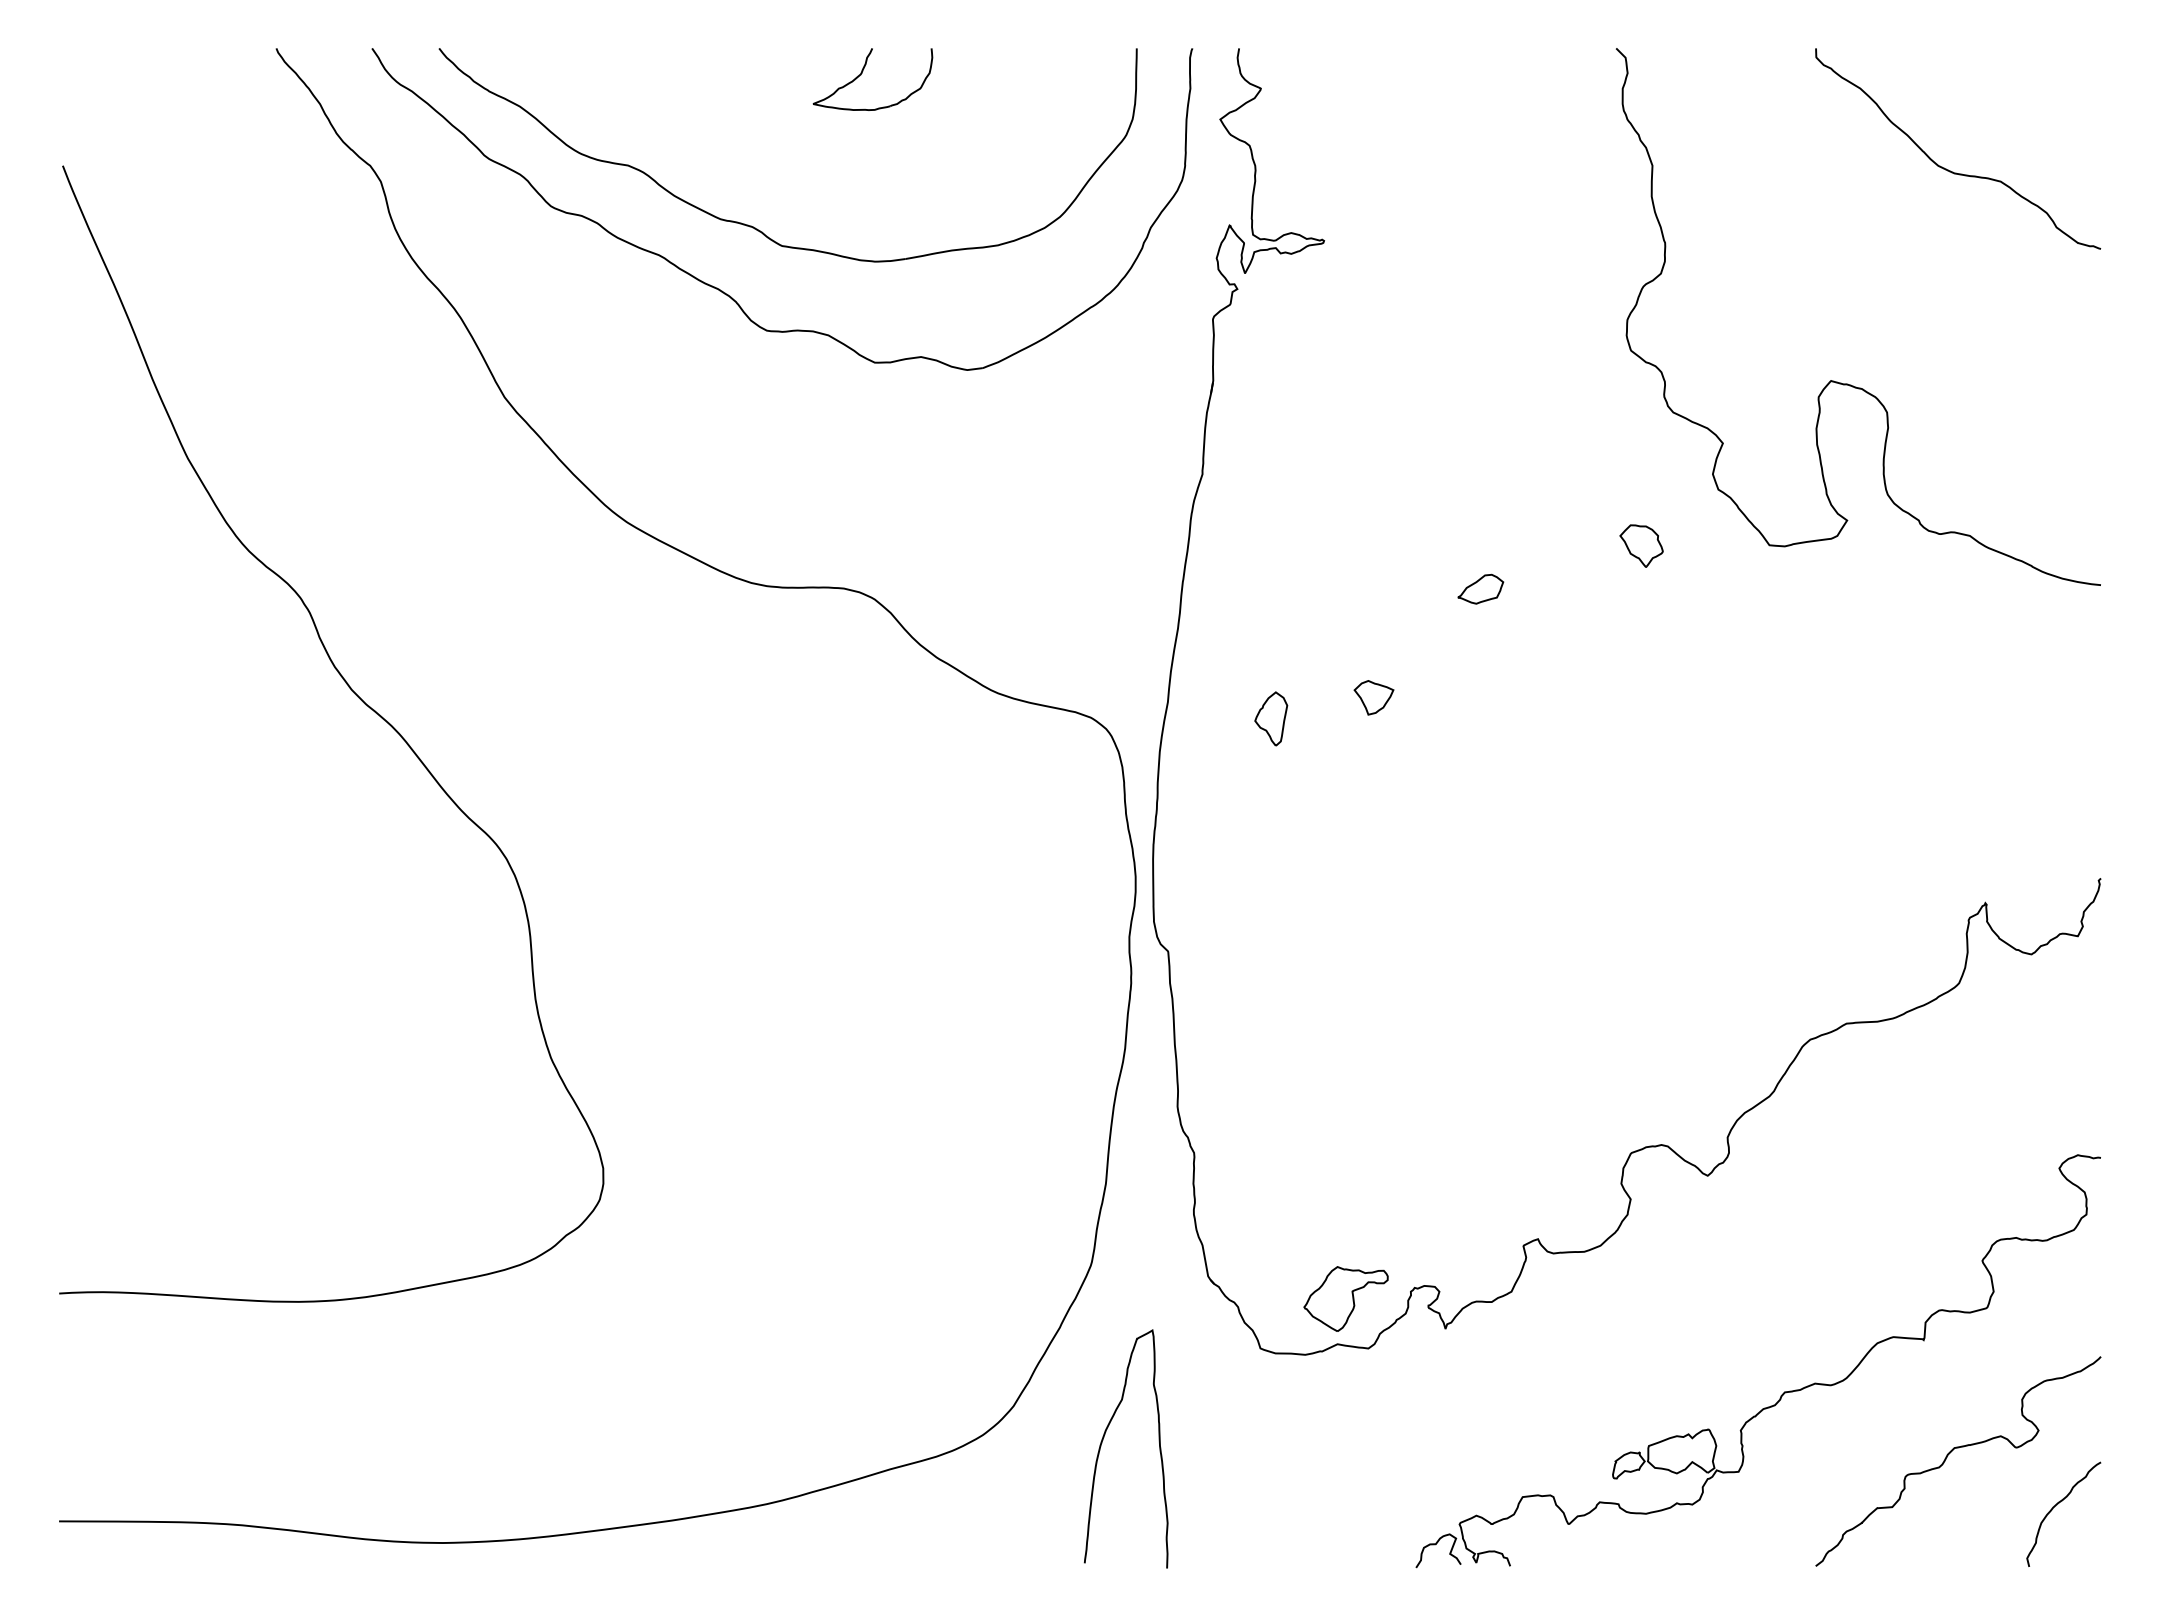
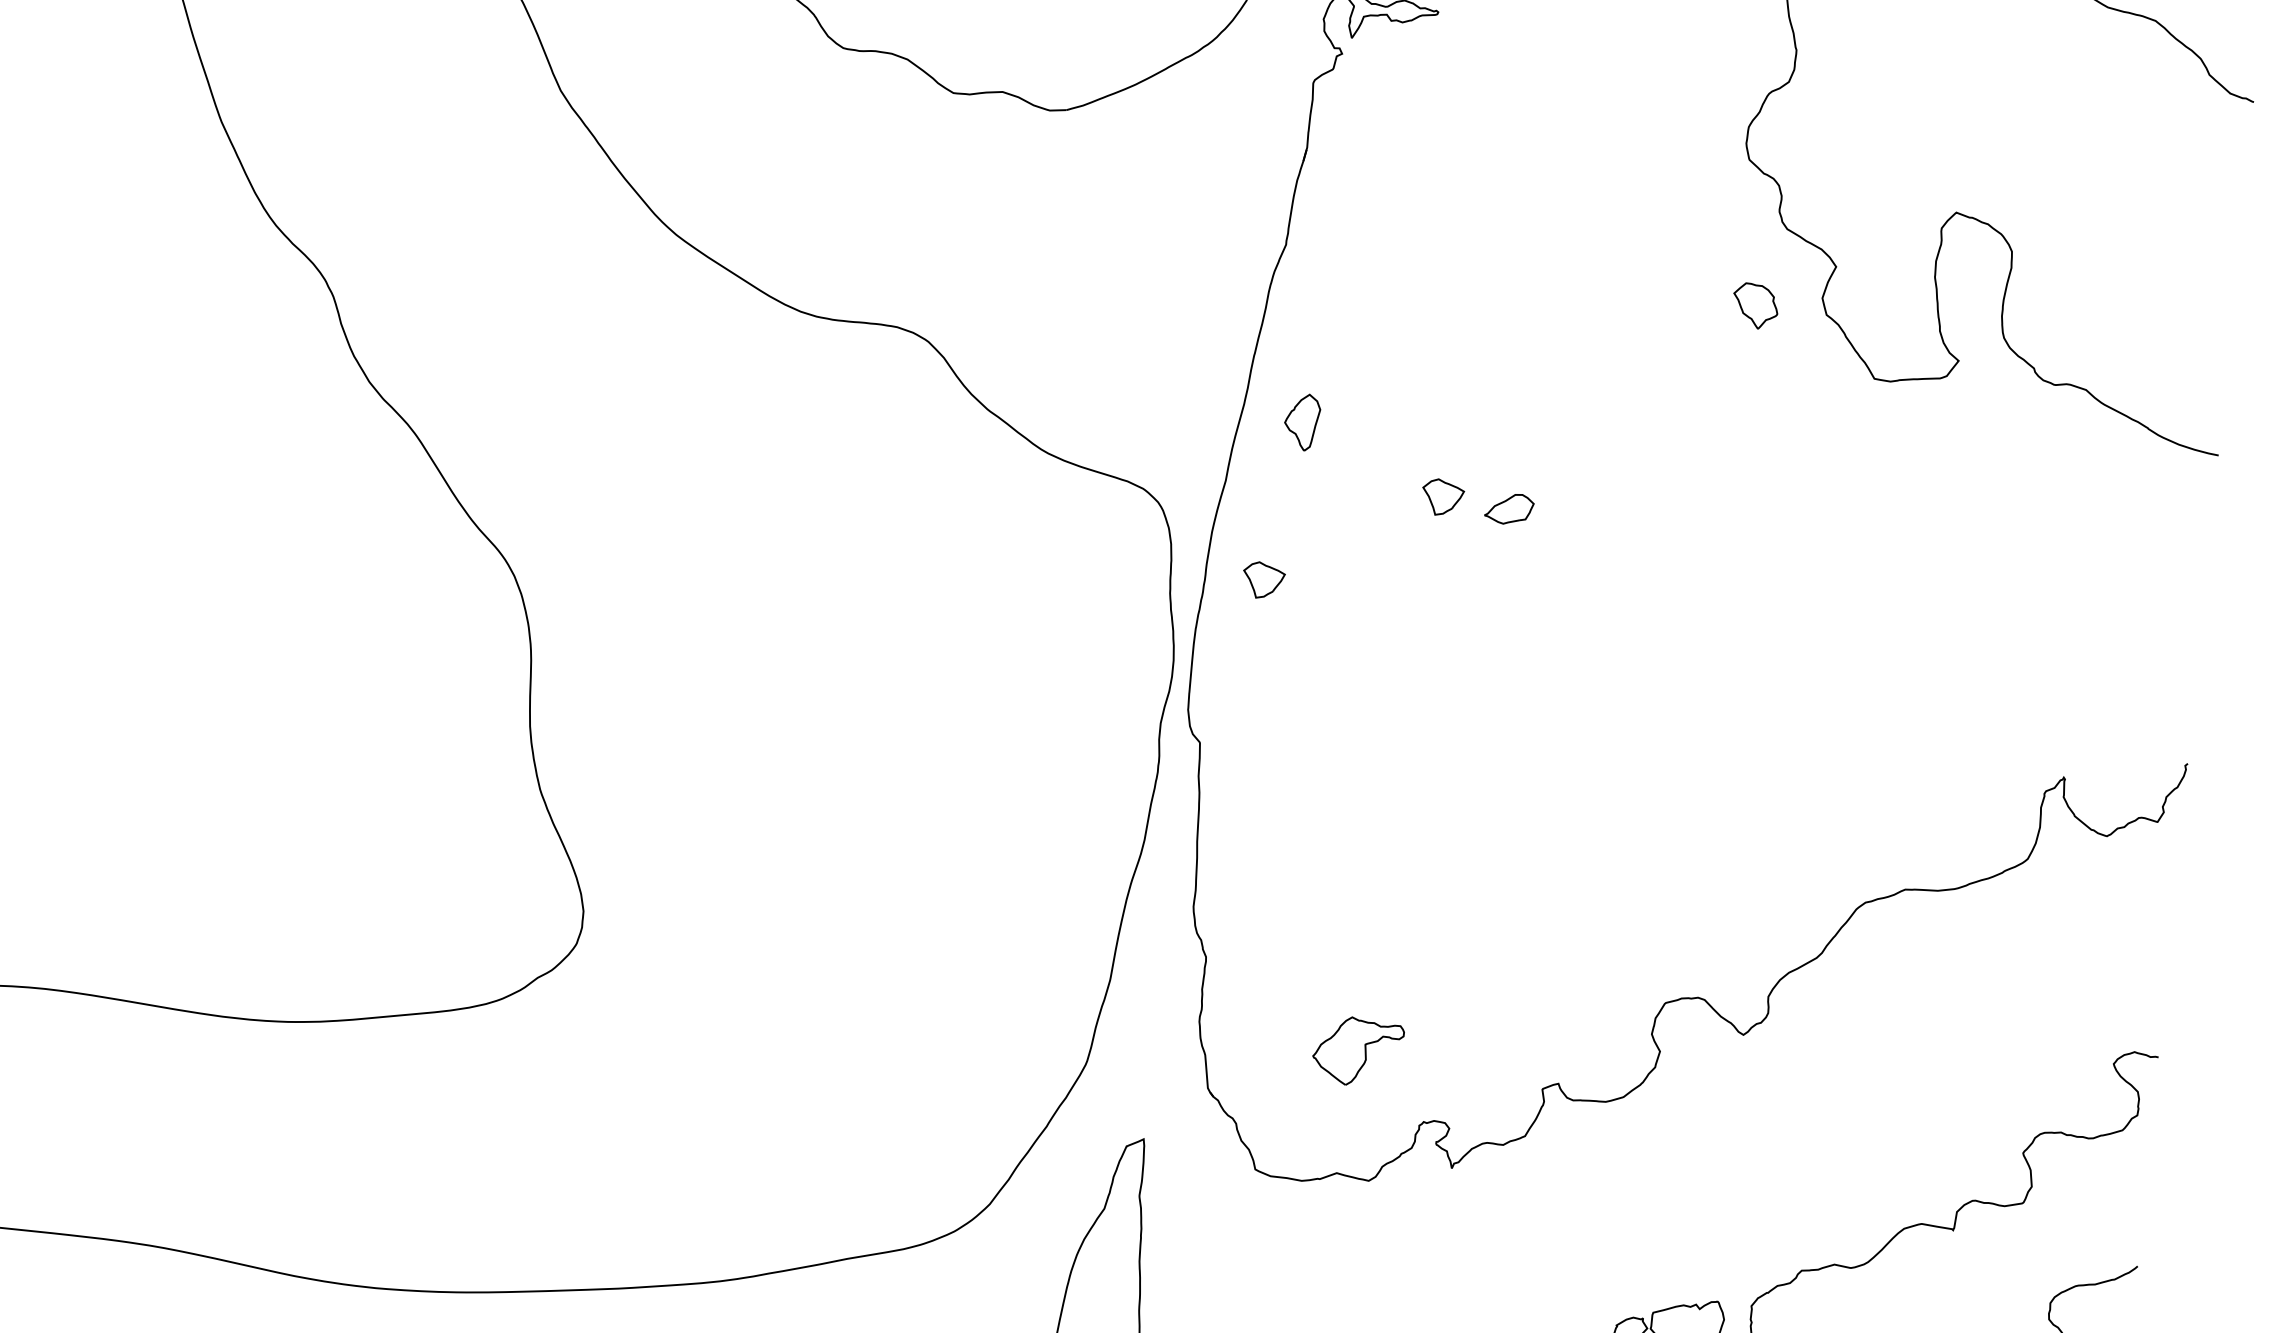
part: (1641, 545) -> (1755, 305), moved
part: (1480, 588) -> (1509, 508), moved
part: (1271, 718) -> (1302, 421), moved
part: (1212, 792) -> (1263, 580), added
part: (1345, 1298) -> (1357, 1051), moved

